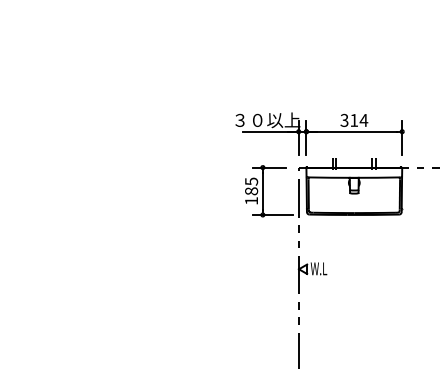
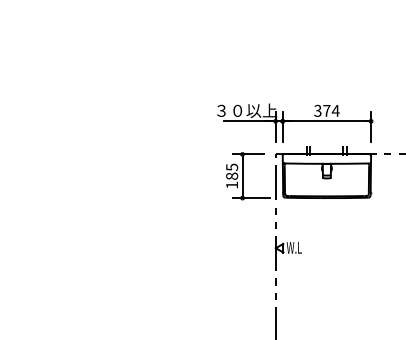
text: (353, 120) -> (326, 110), 314 -> 374

